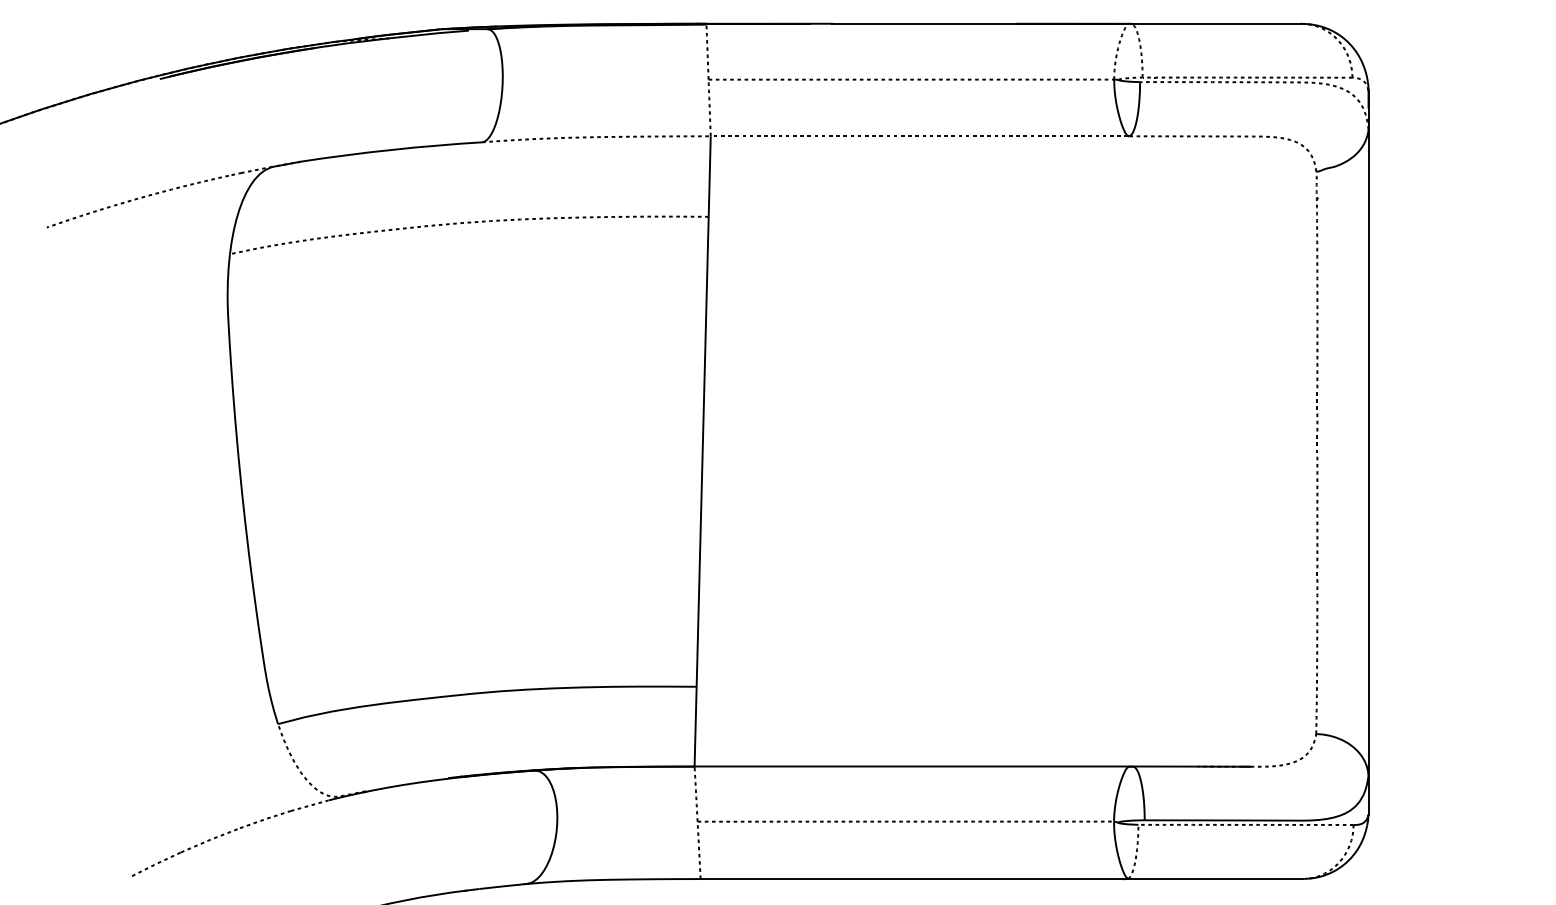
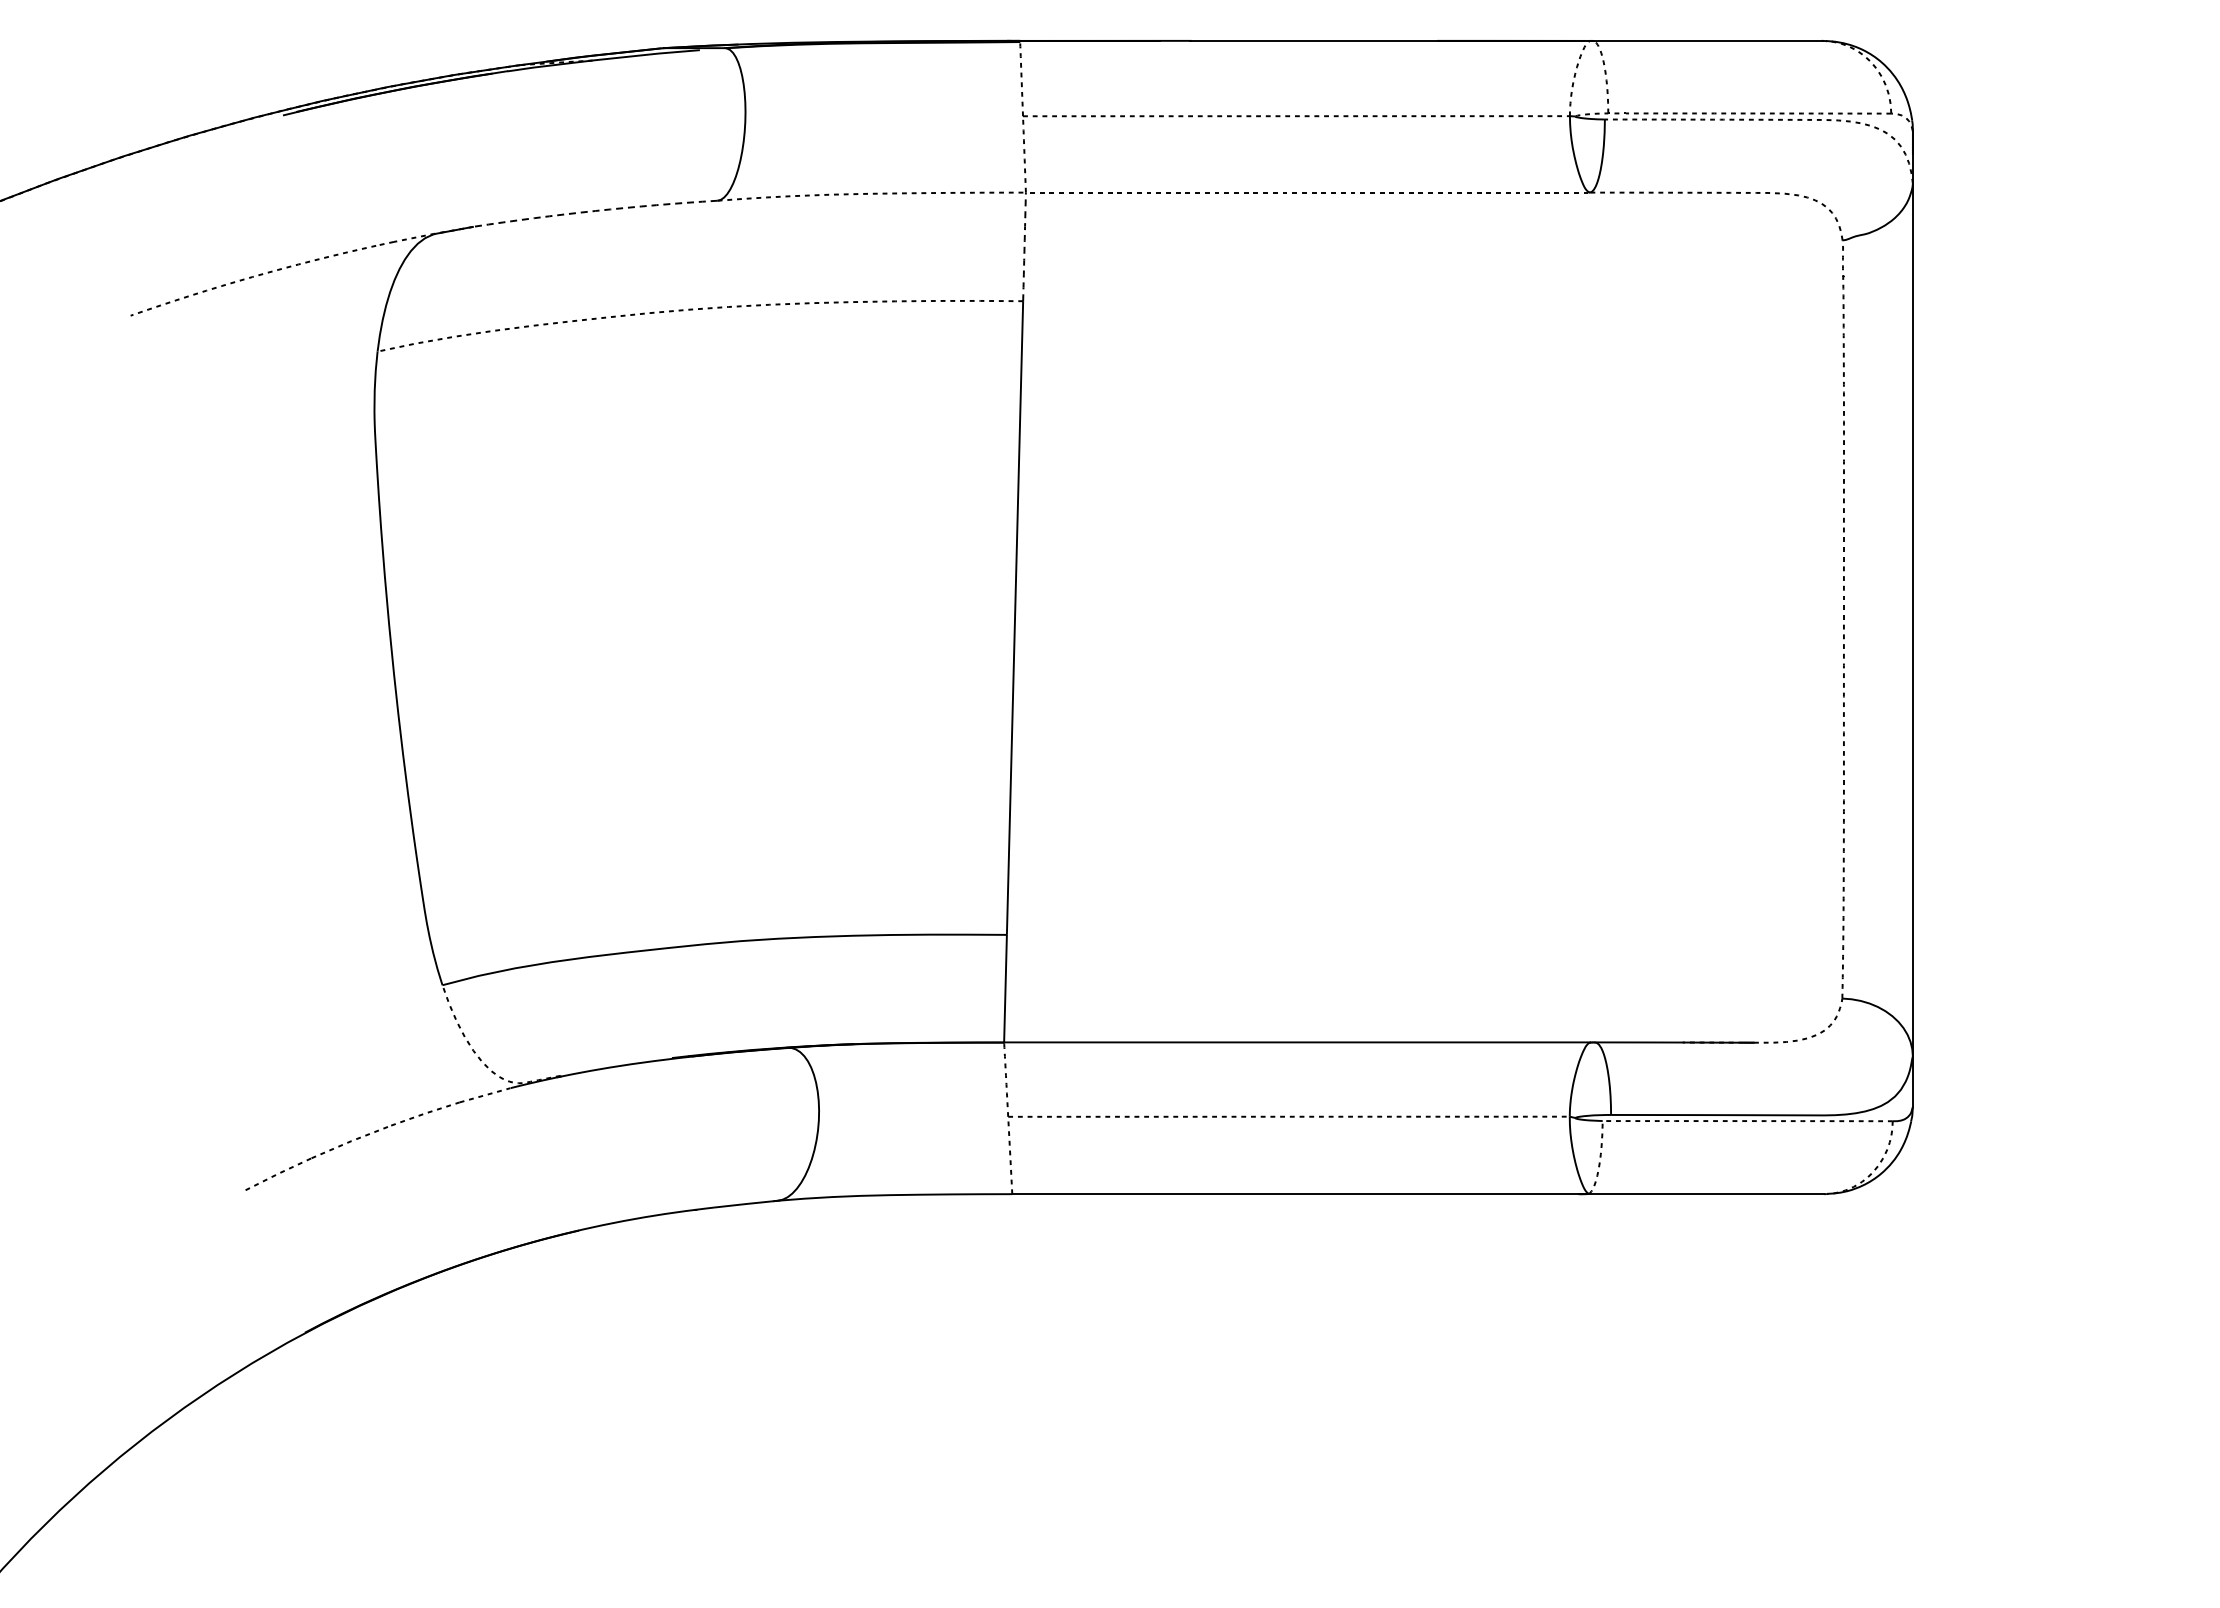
arc: (391, 150) -> (595, 211), solid -> dashed
arc: (709, 176) -> (1024, 246), solid -> dashed

